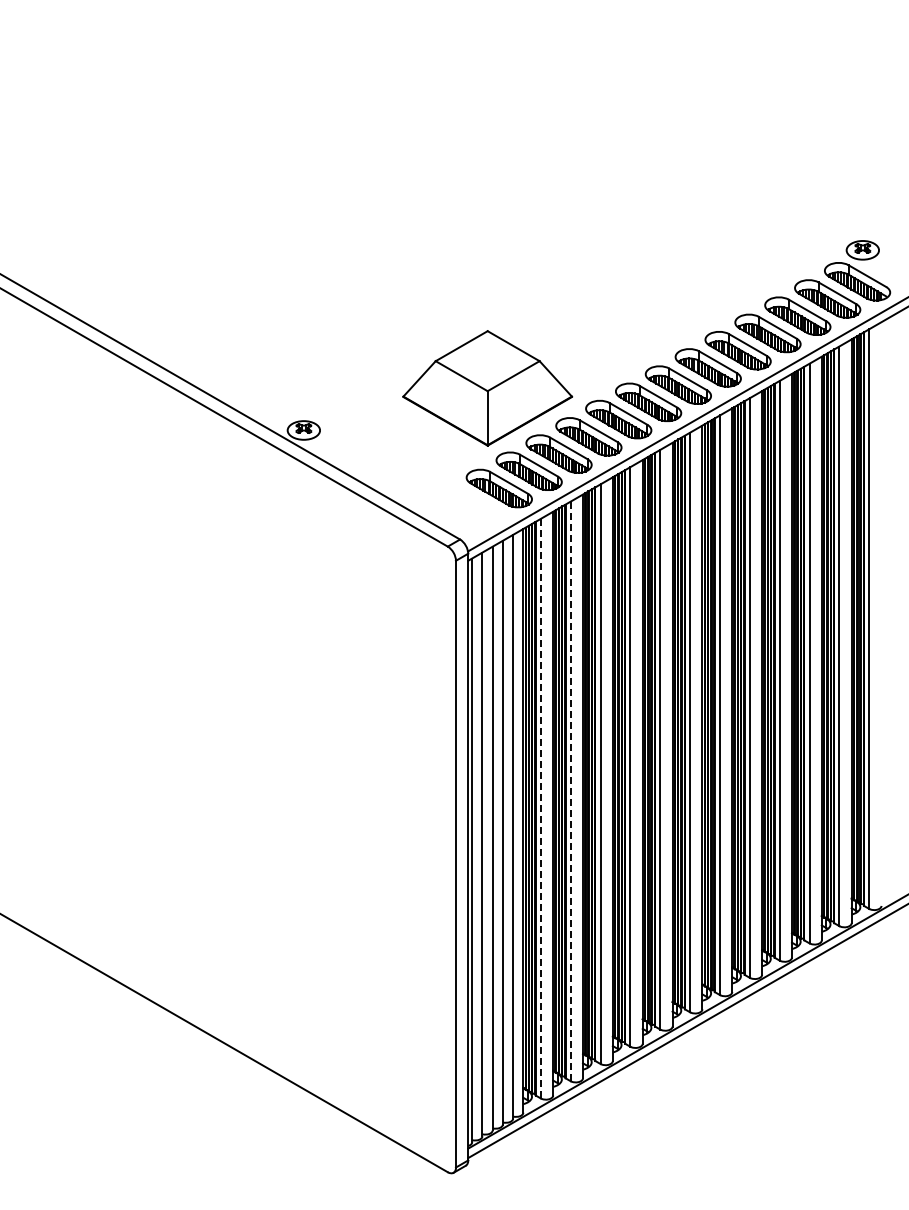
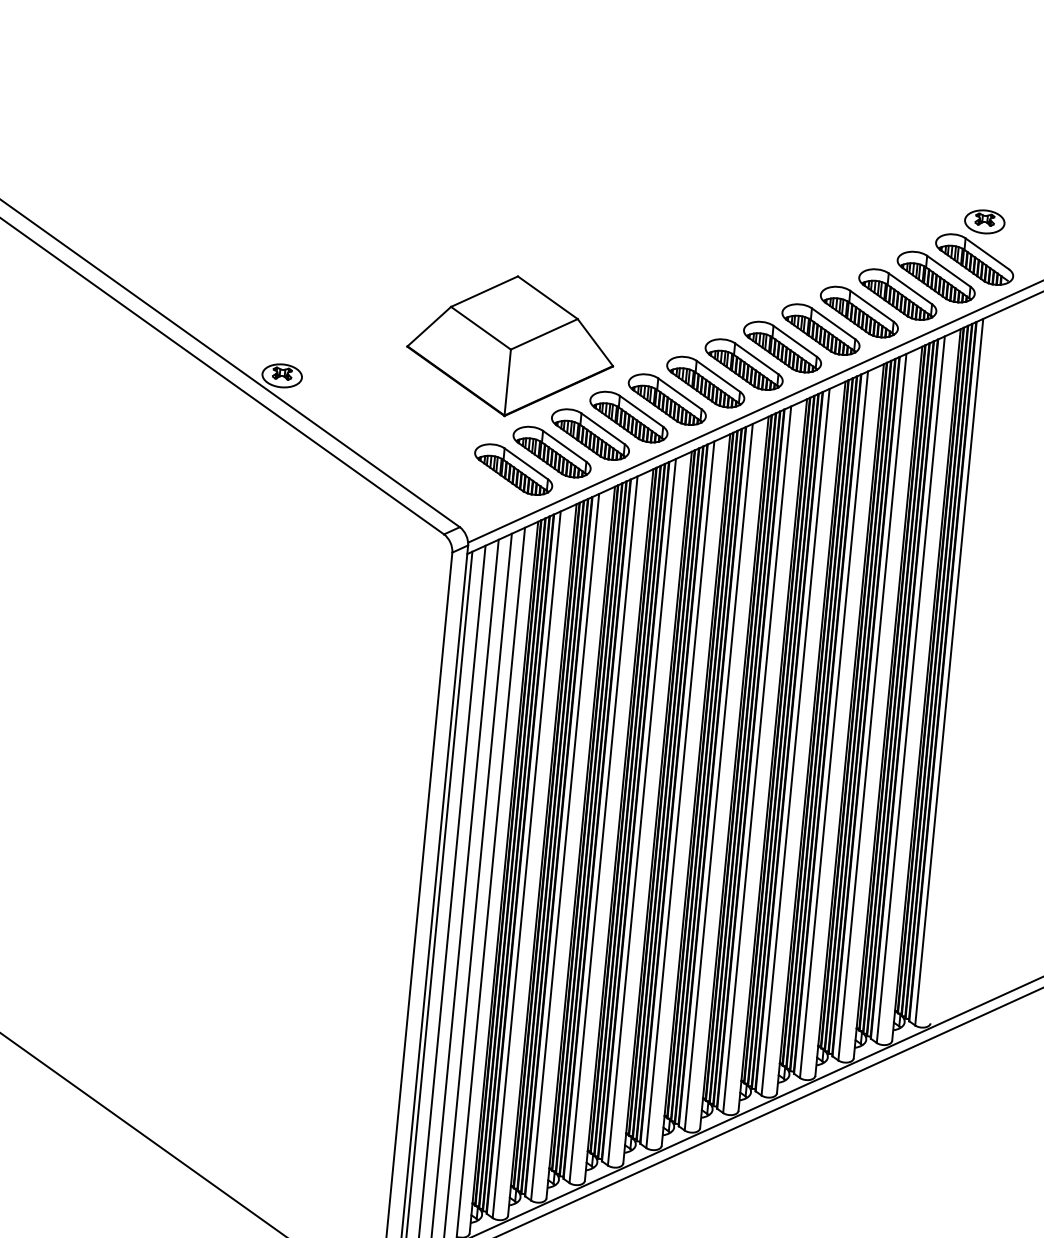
line: (570, 791) -> (564, 847), dashed -> solid
line: (540, 808) -> (526, 864), dashed -> solid

